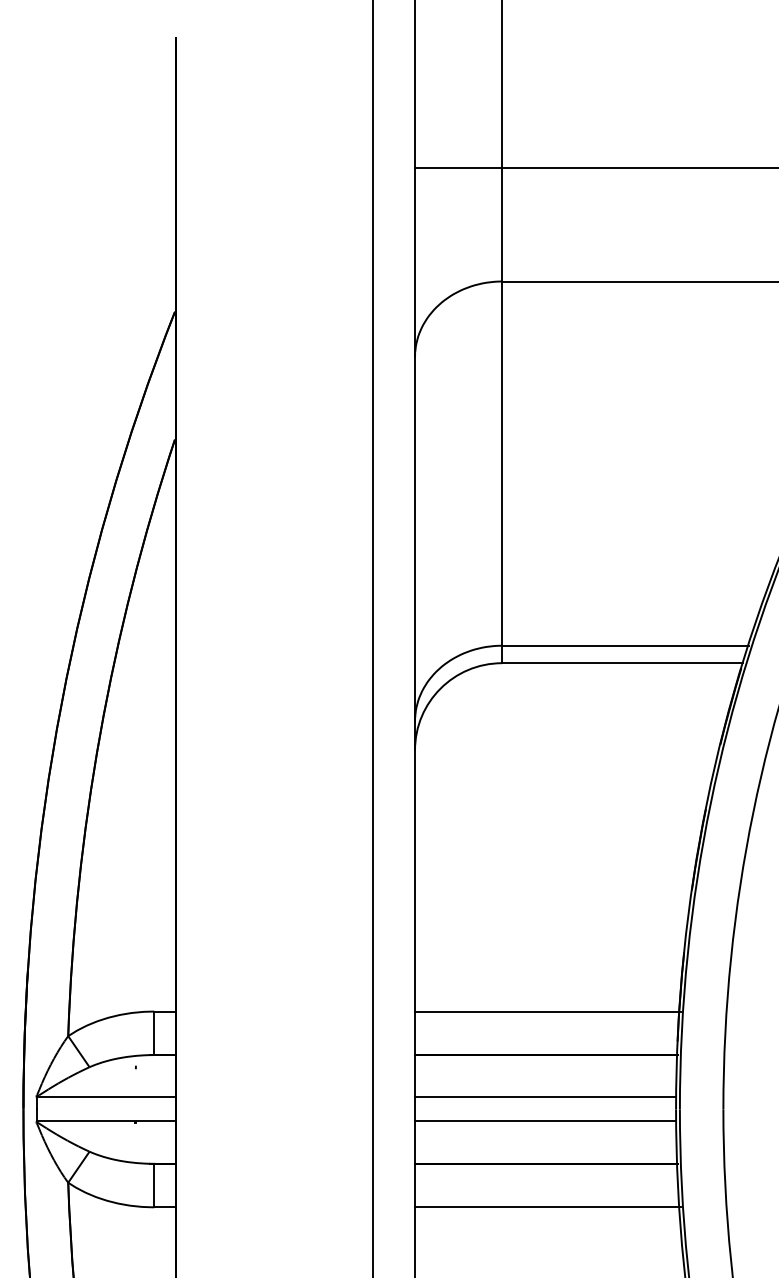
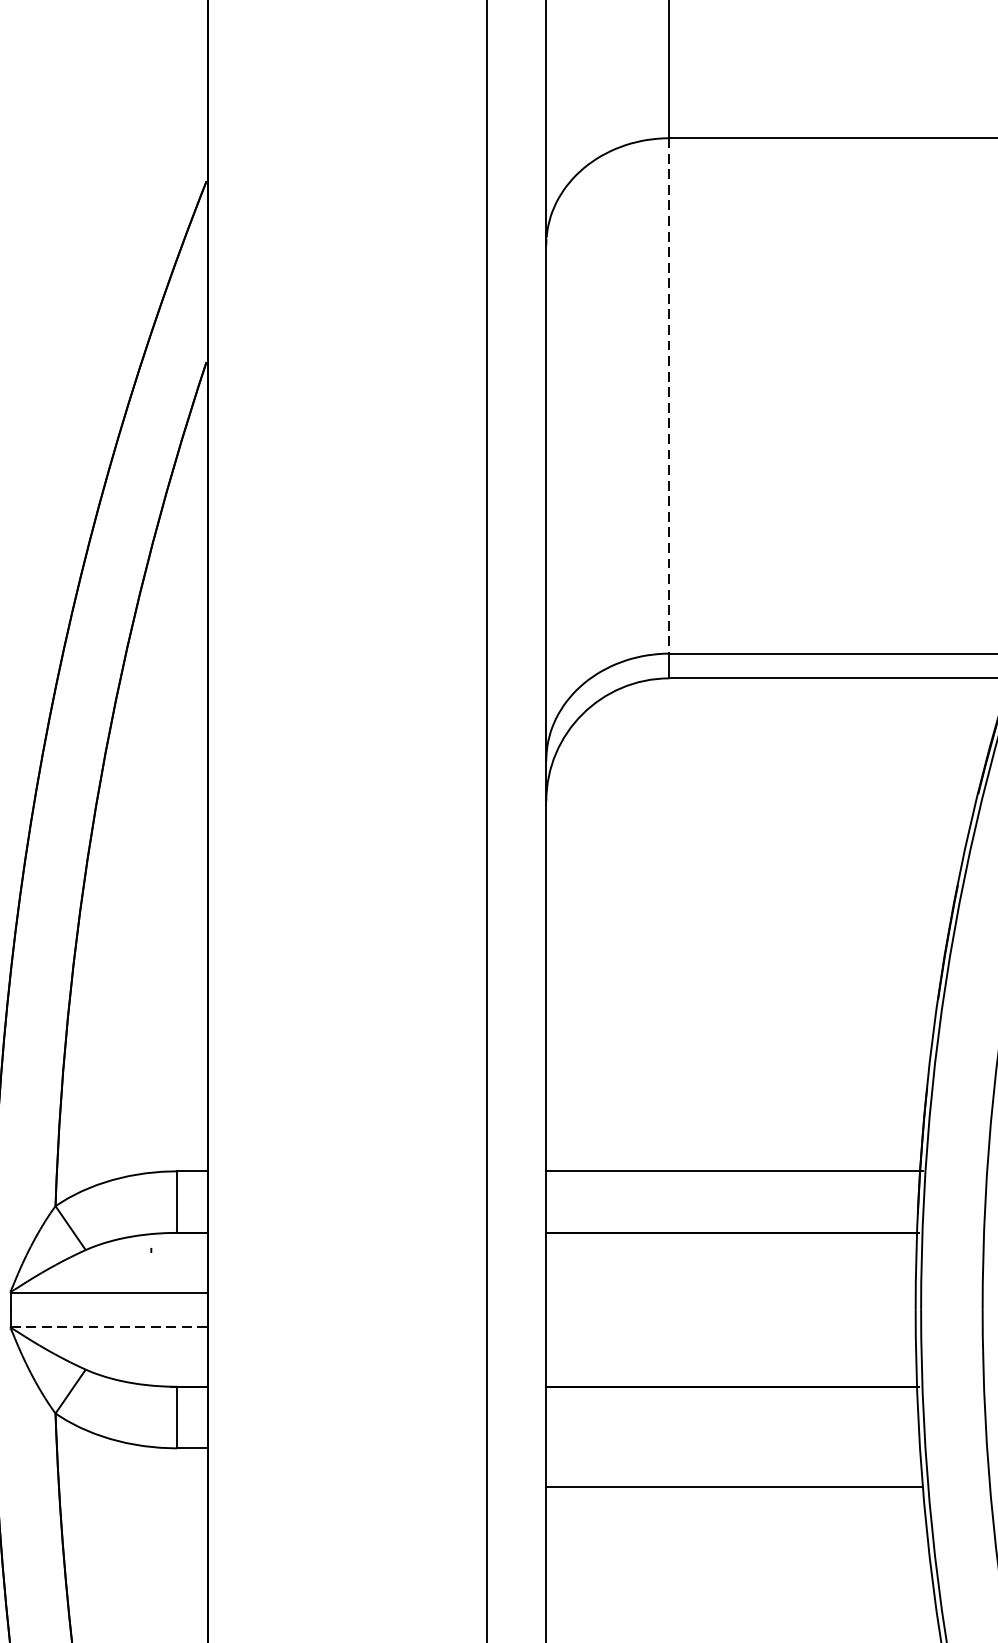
line: (502, 464) -> (670, 397), solid -> dashed
line: (545, 1097) -> (730, 1292), removed
line: (106, 1121) -> (109, 1326), solid -> dashed
line: (545, 1121) -> (730, 1326), removed
line: (548, 1207) -> (735, 1486), moved

